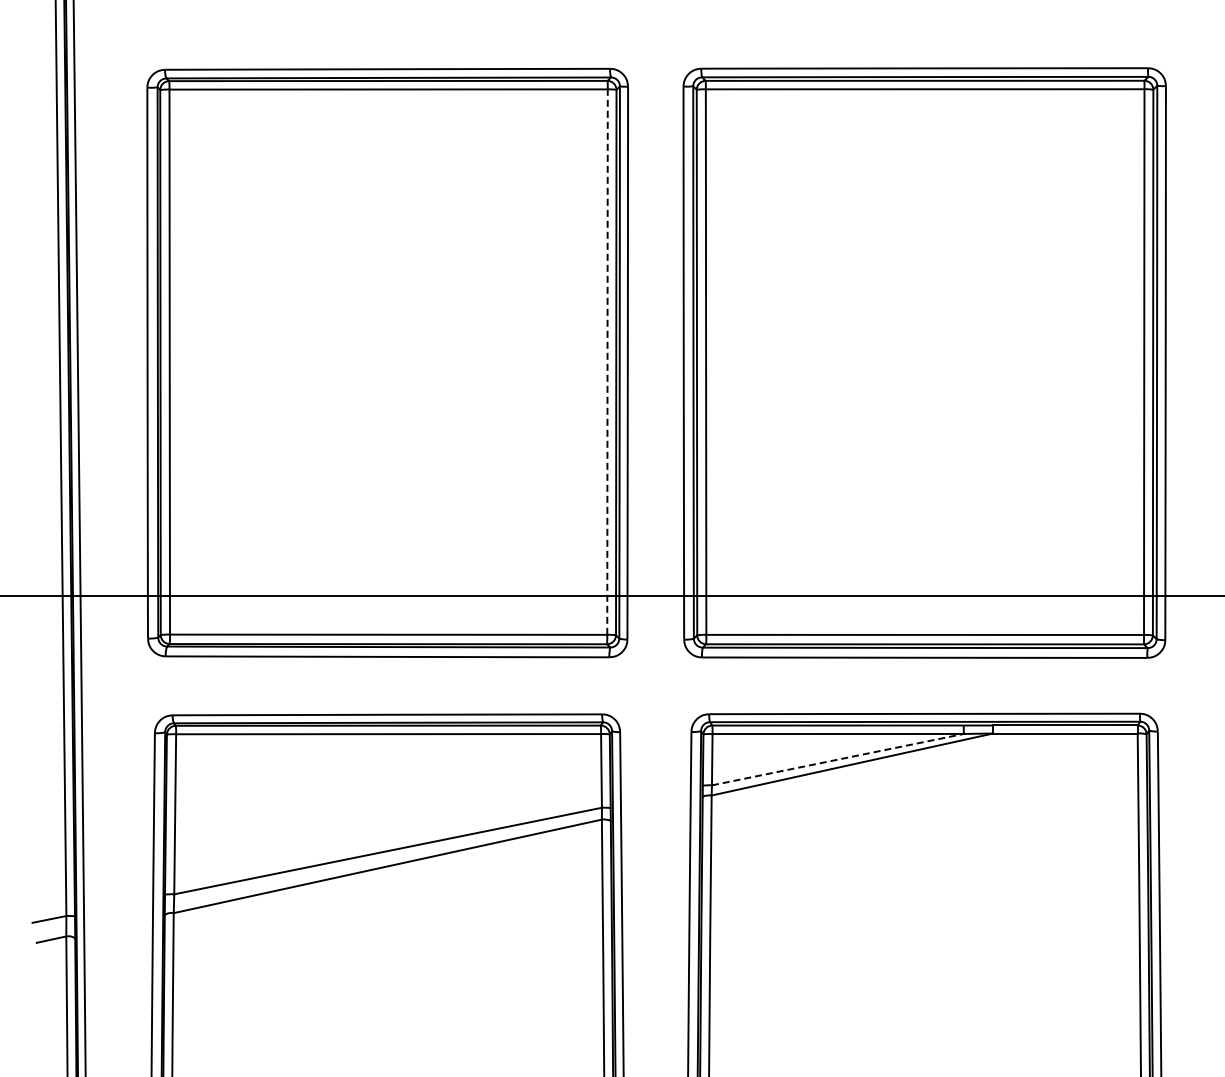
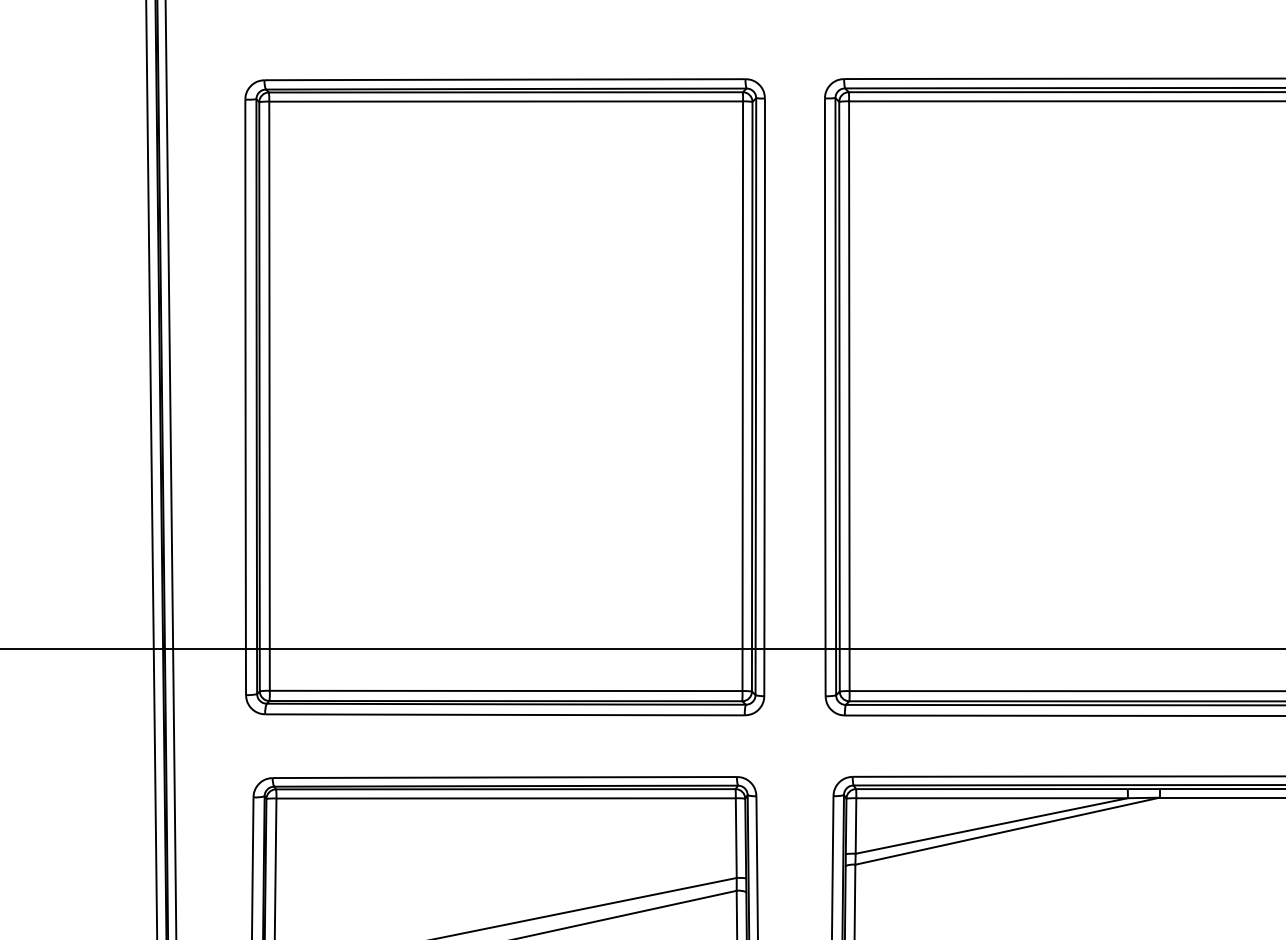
line: (607, 362) -> (742, 396), dashed -> solid
line: (837, 759) -> (991, 825), dashed -> solid

